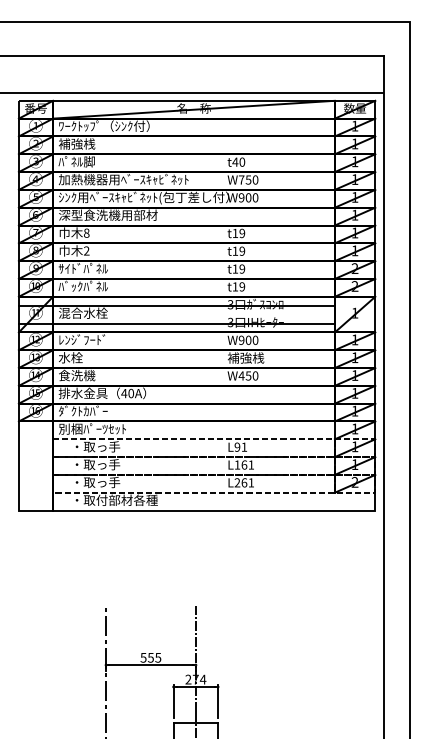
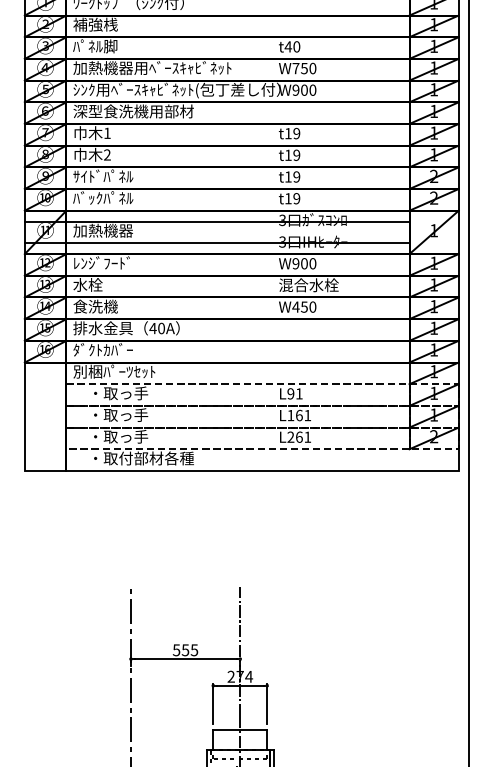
text: (86, 232) -> (107, 132), 8 -> 1
text: (82, 312) -> (102, 229), 混合水栓 -> 加熱機器
text: (251, 357) -> (307, 284), 補強桟 -> 混合水栓

